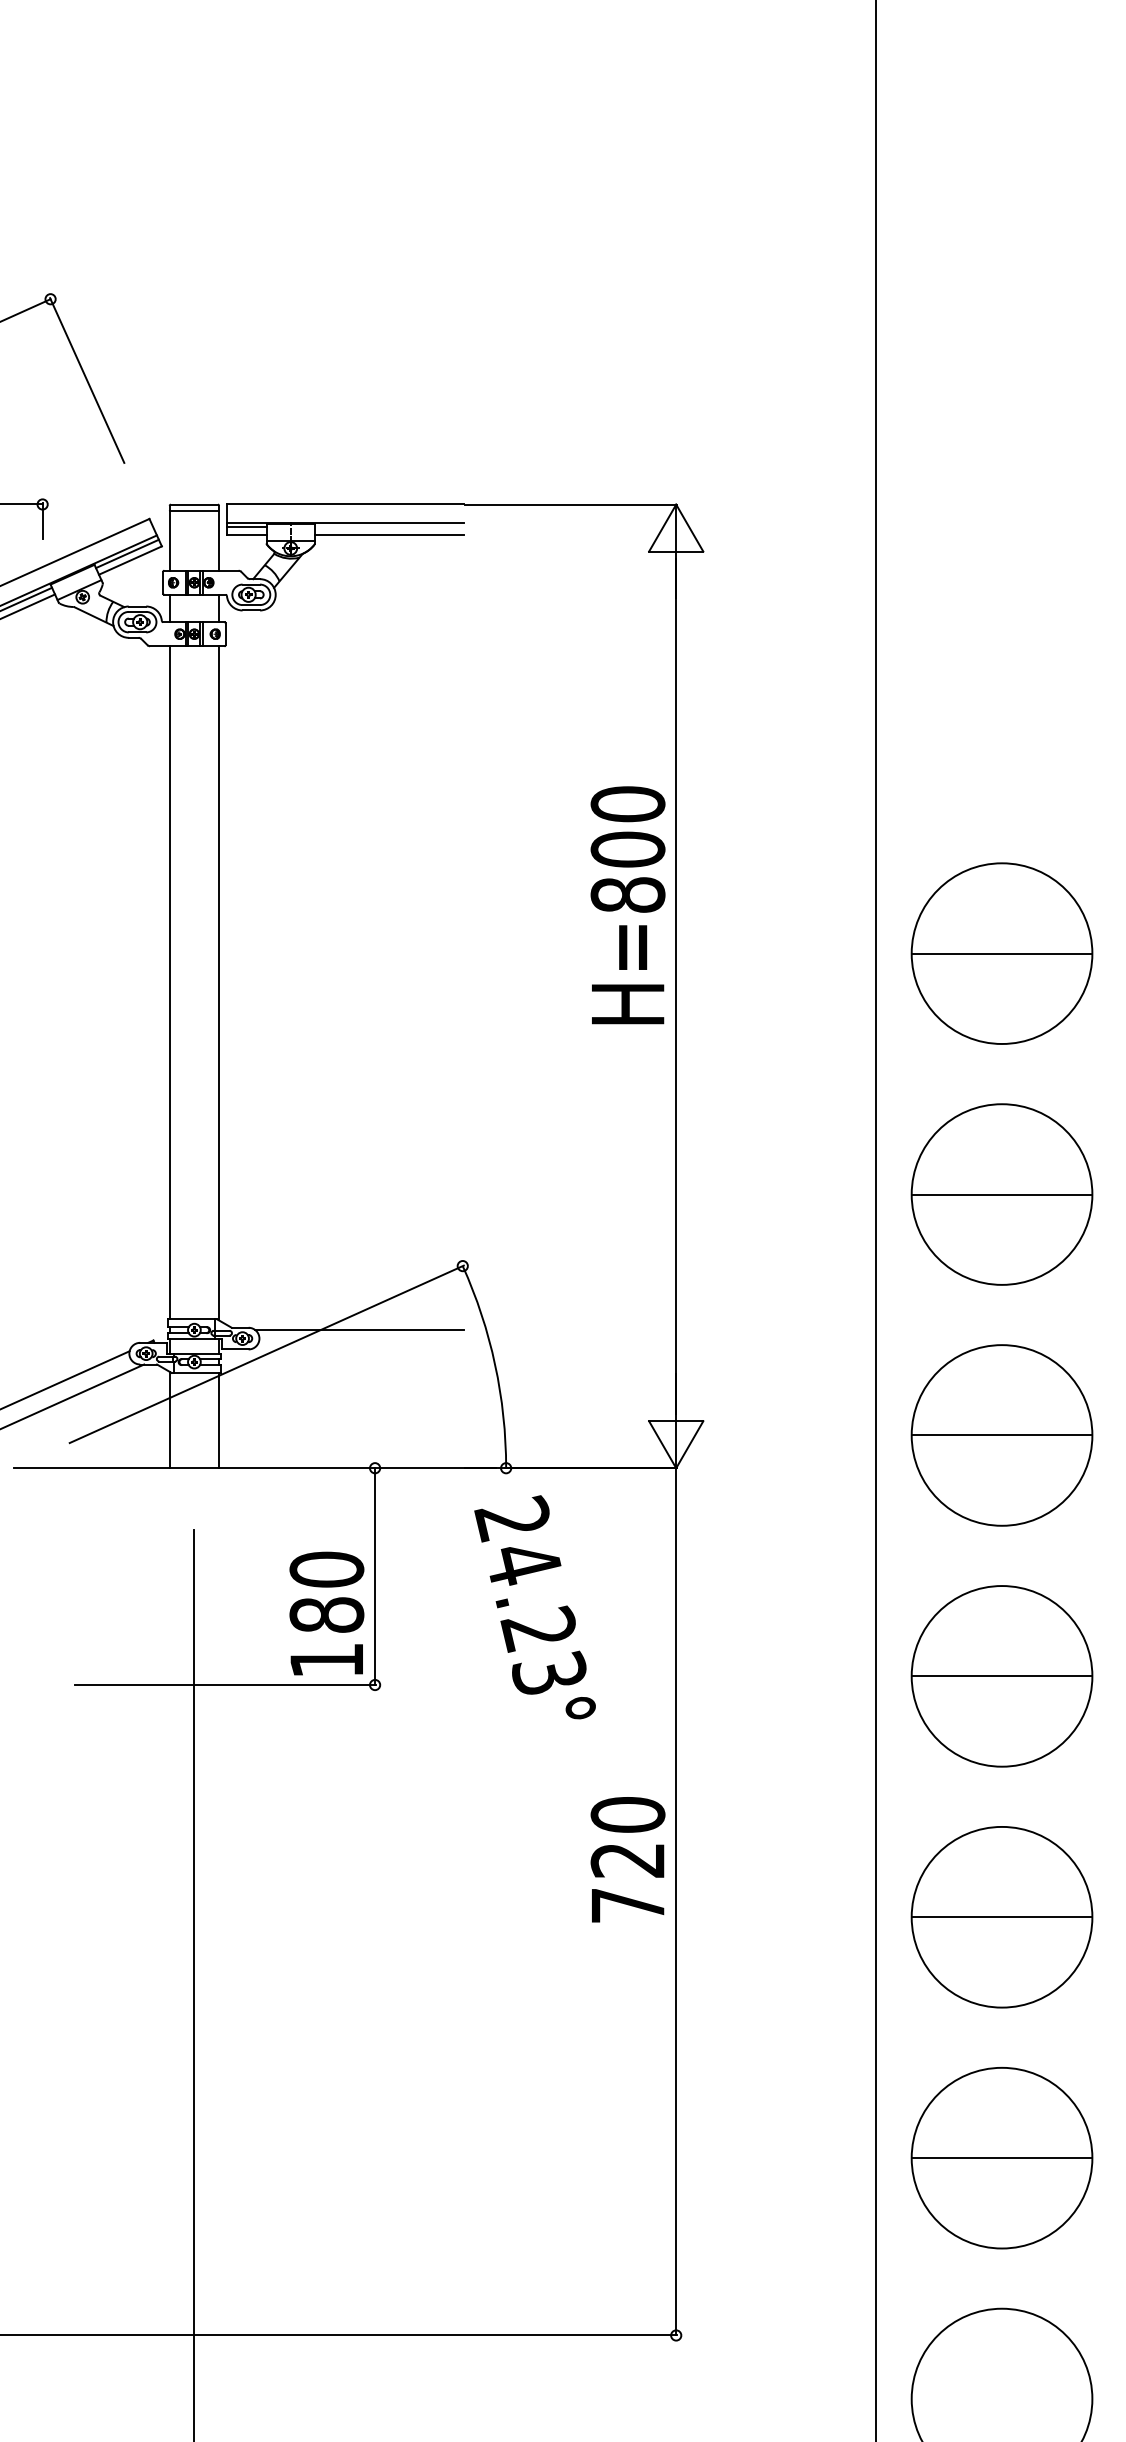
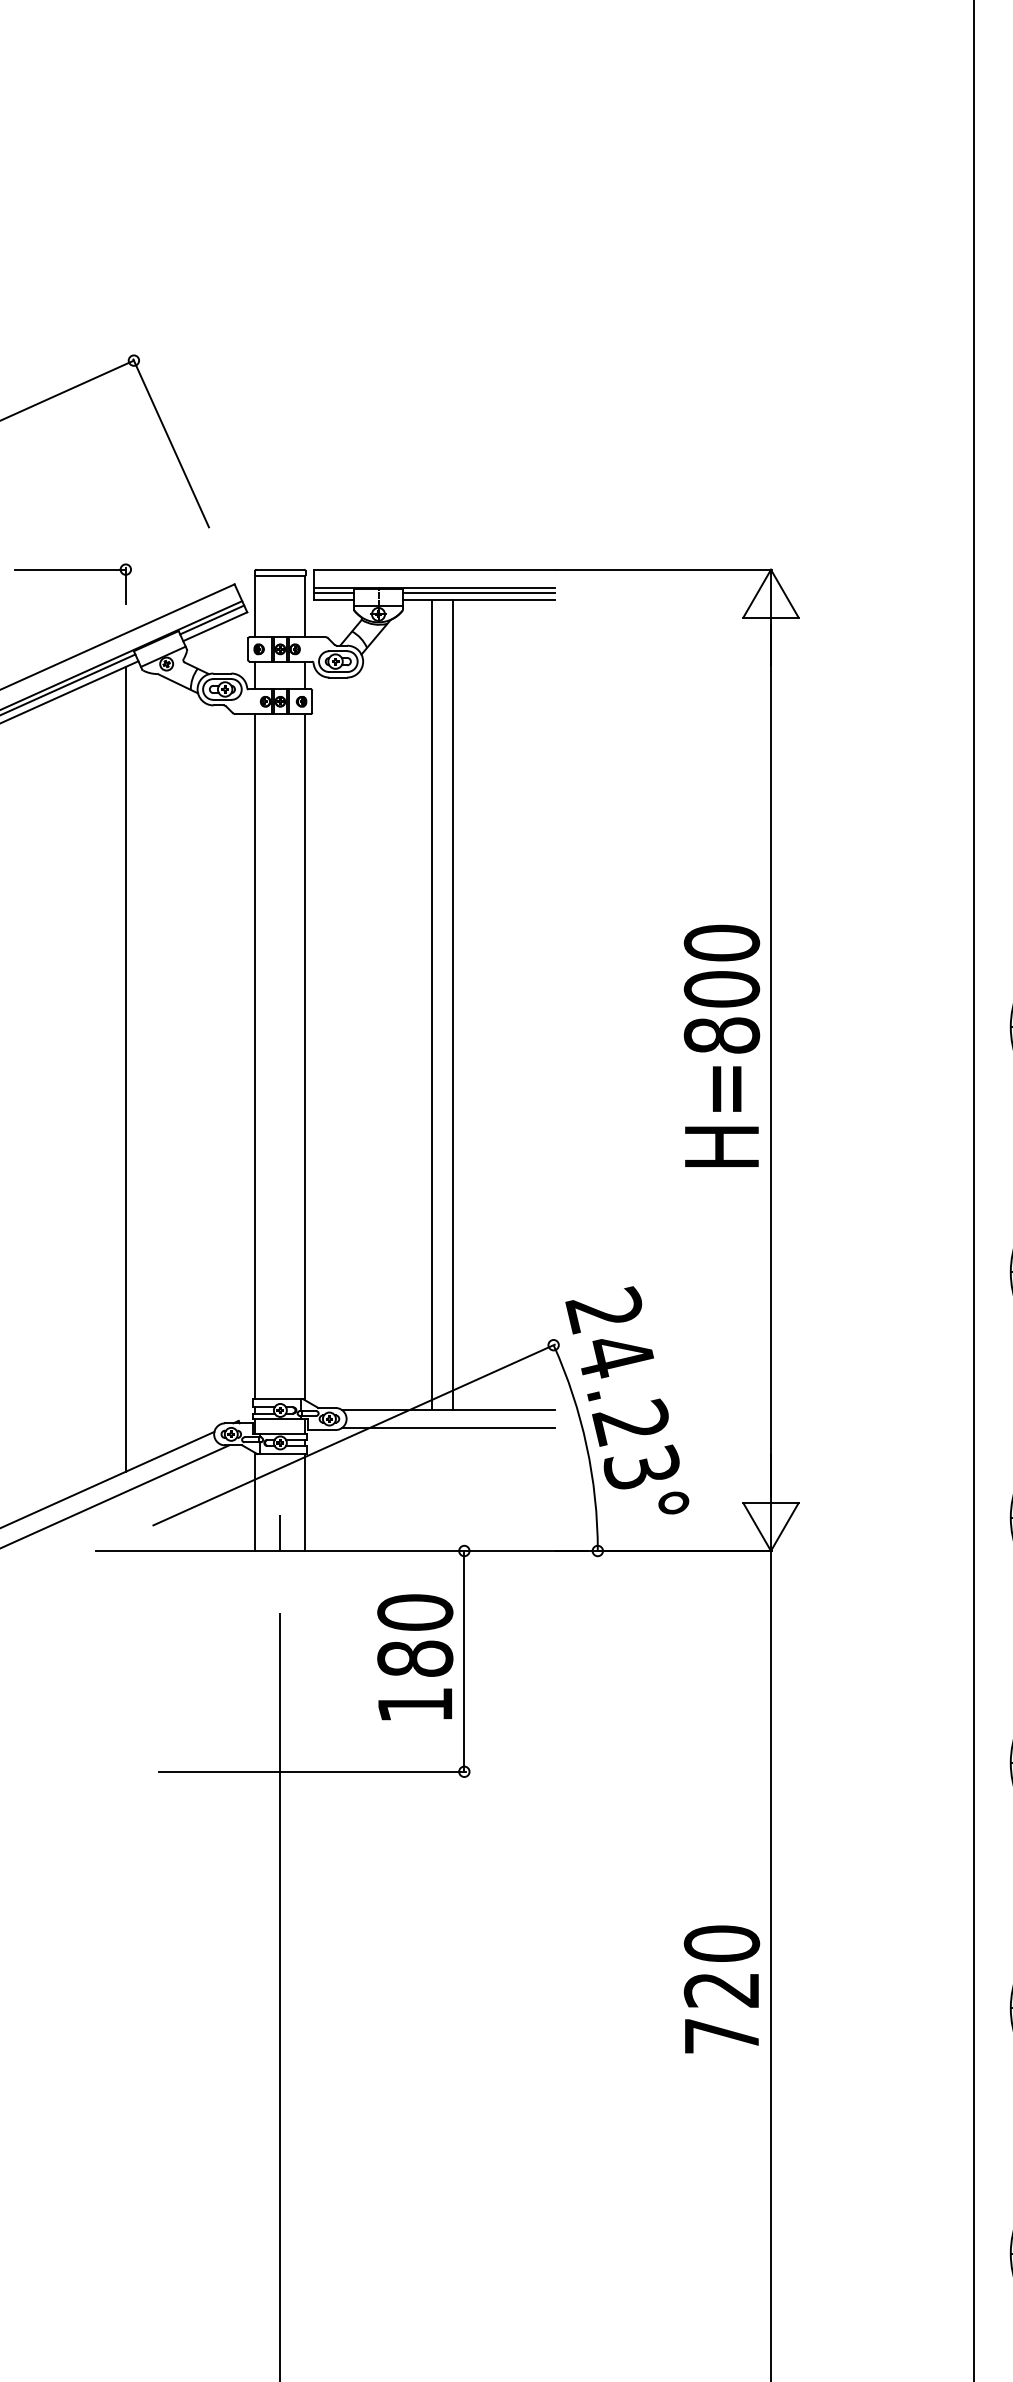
line: (388, 527) -> (478, 593), added
text: (627, 905) -> (721, 1046), moved
line: (343, 931) -> (432, 1004), added
line: (363, 931) -> (452, 1004), added
line: (42, 995) -> (125, 1069), added
line: (358, 1347) -> (447, 1428), added
line: (194, 1450) -> (280, 1532), added
text: (534, 1607) -> (626, 1400), moved
text: (326, 1613) -> (414, 1657), moved
text: (627, 1859) -> (721, 1989), moved

